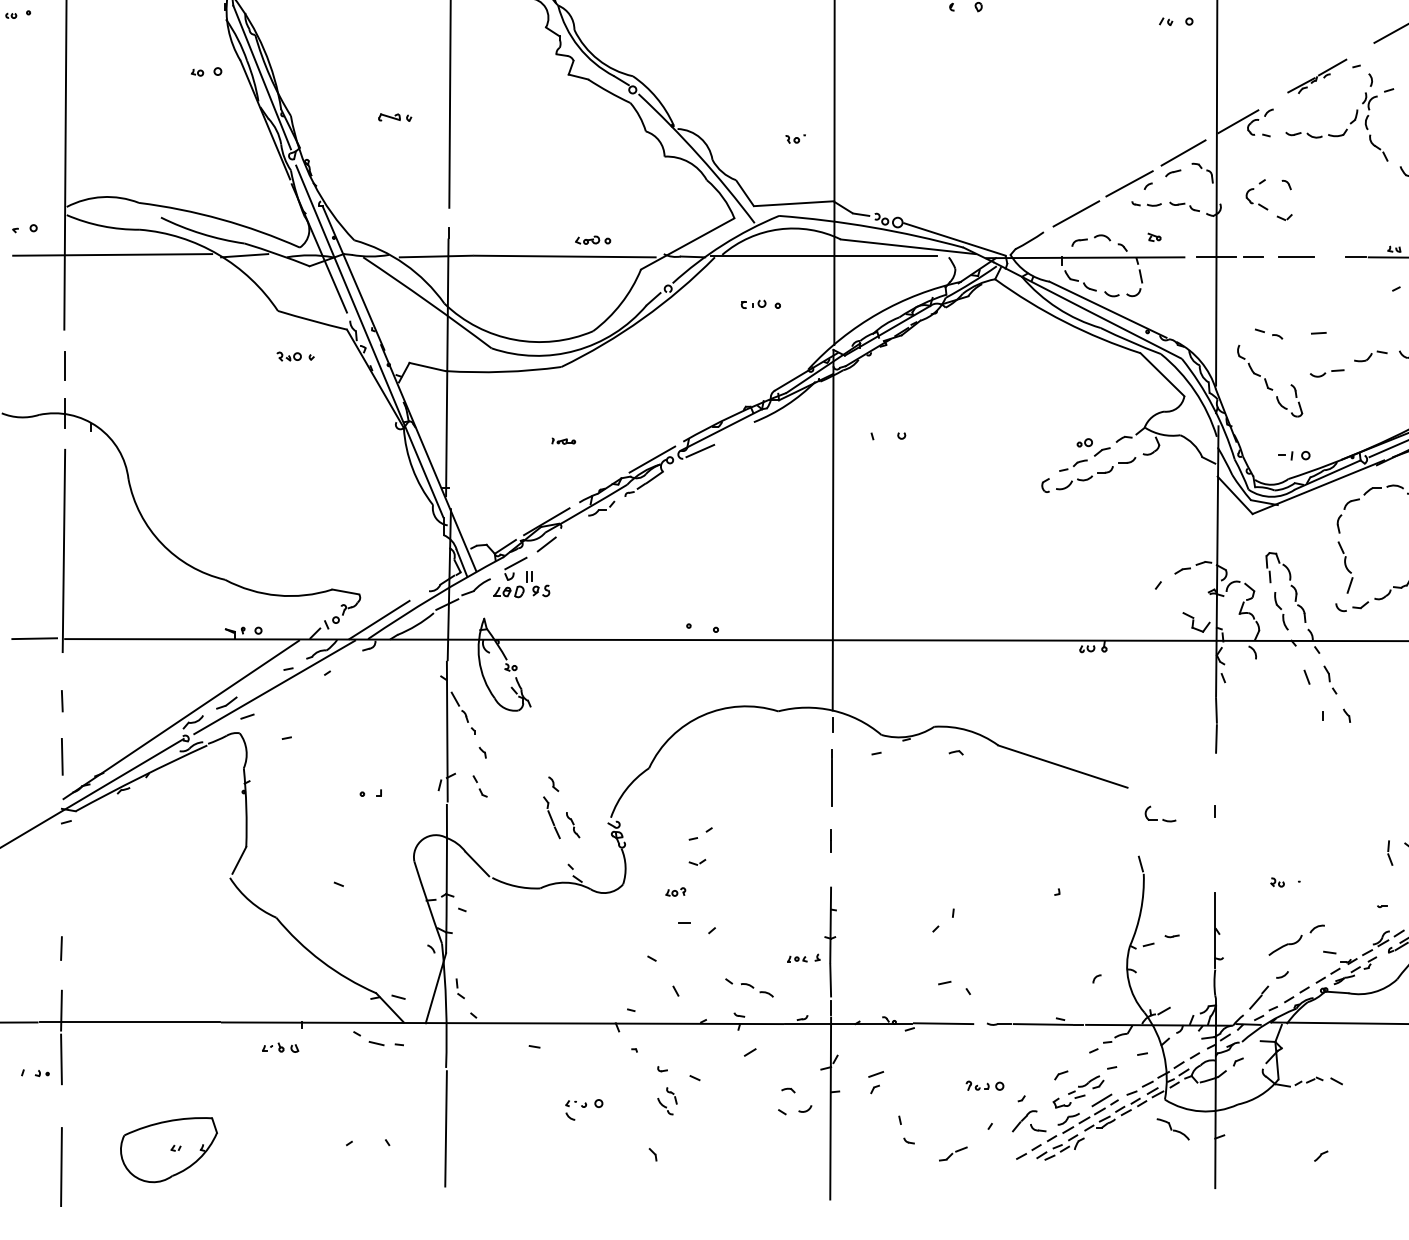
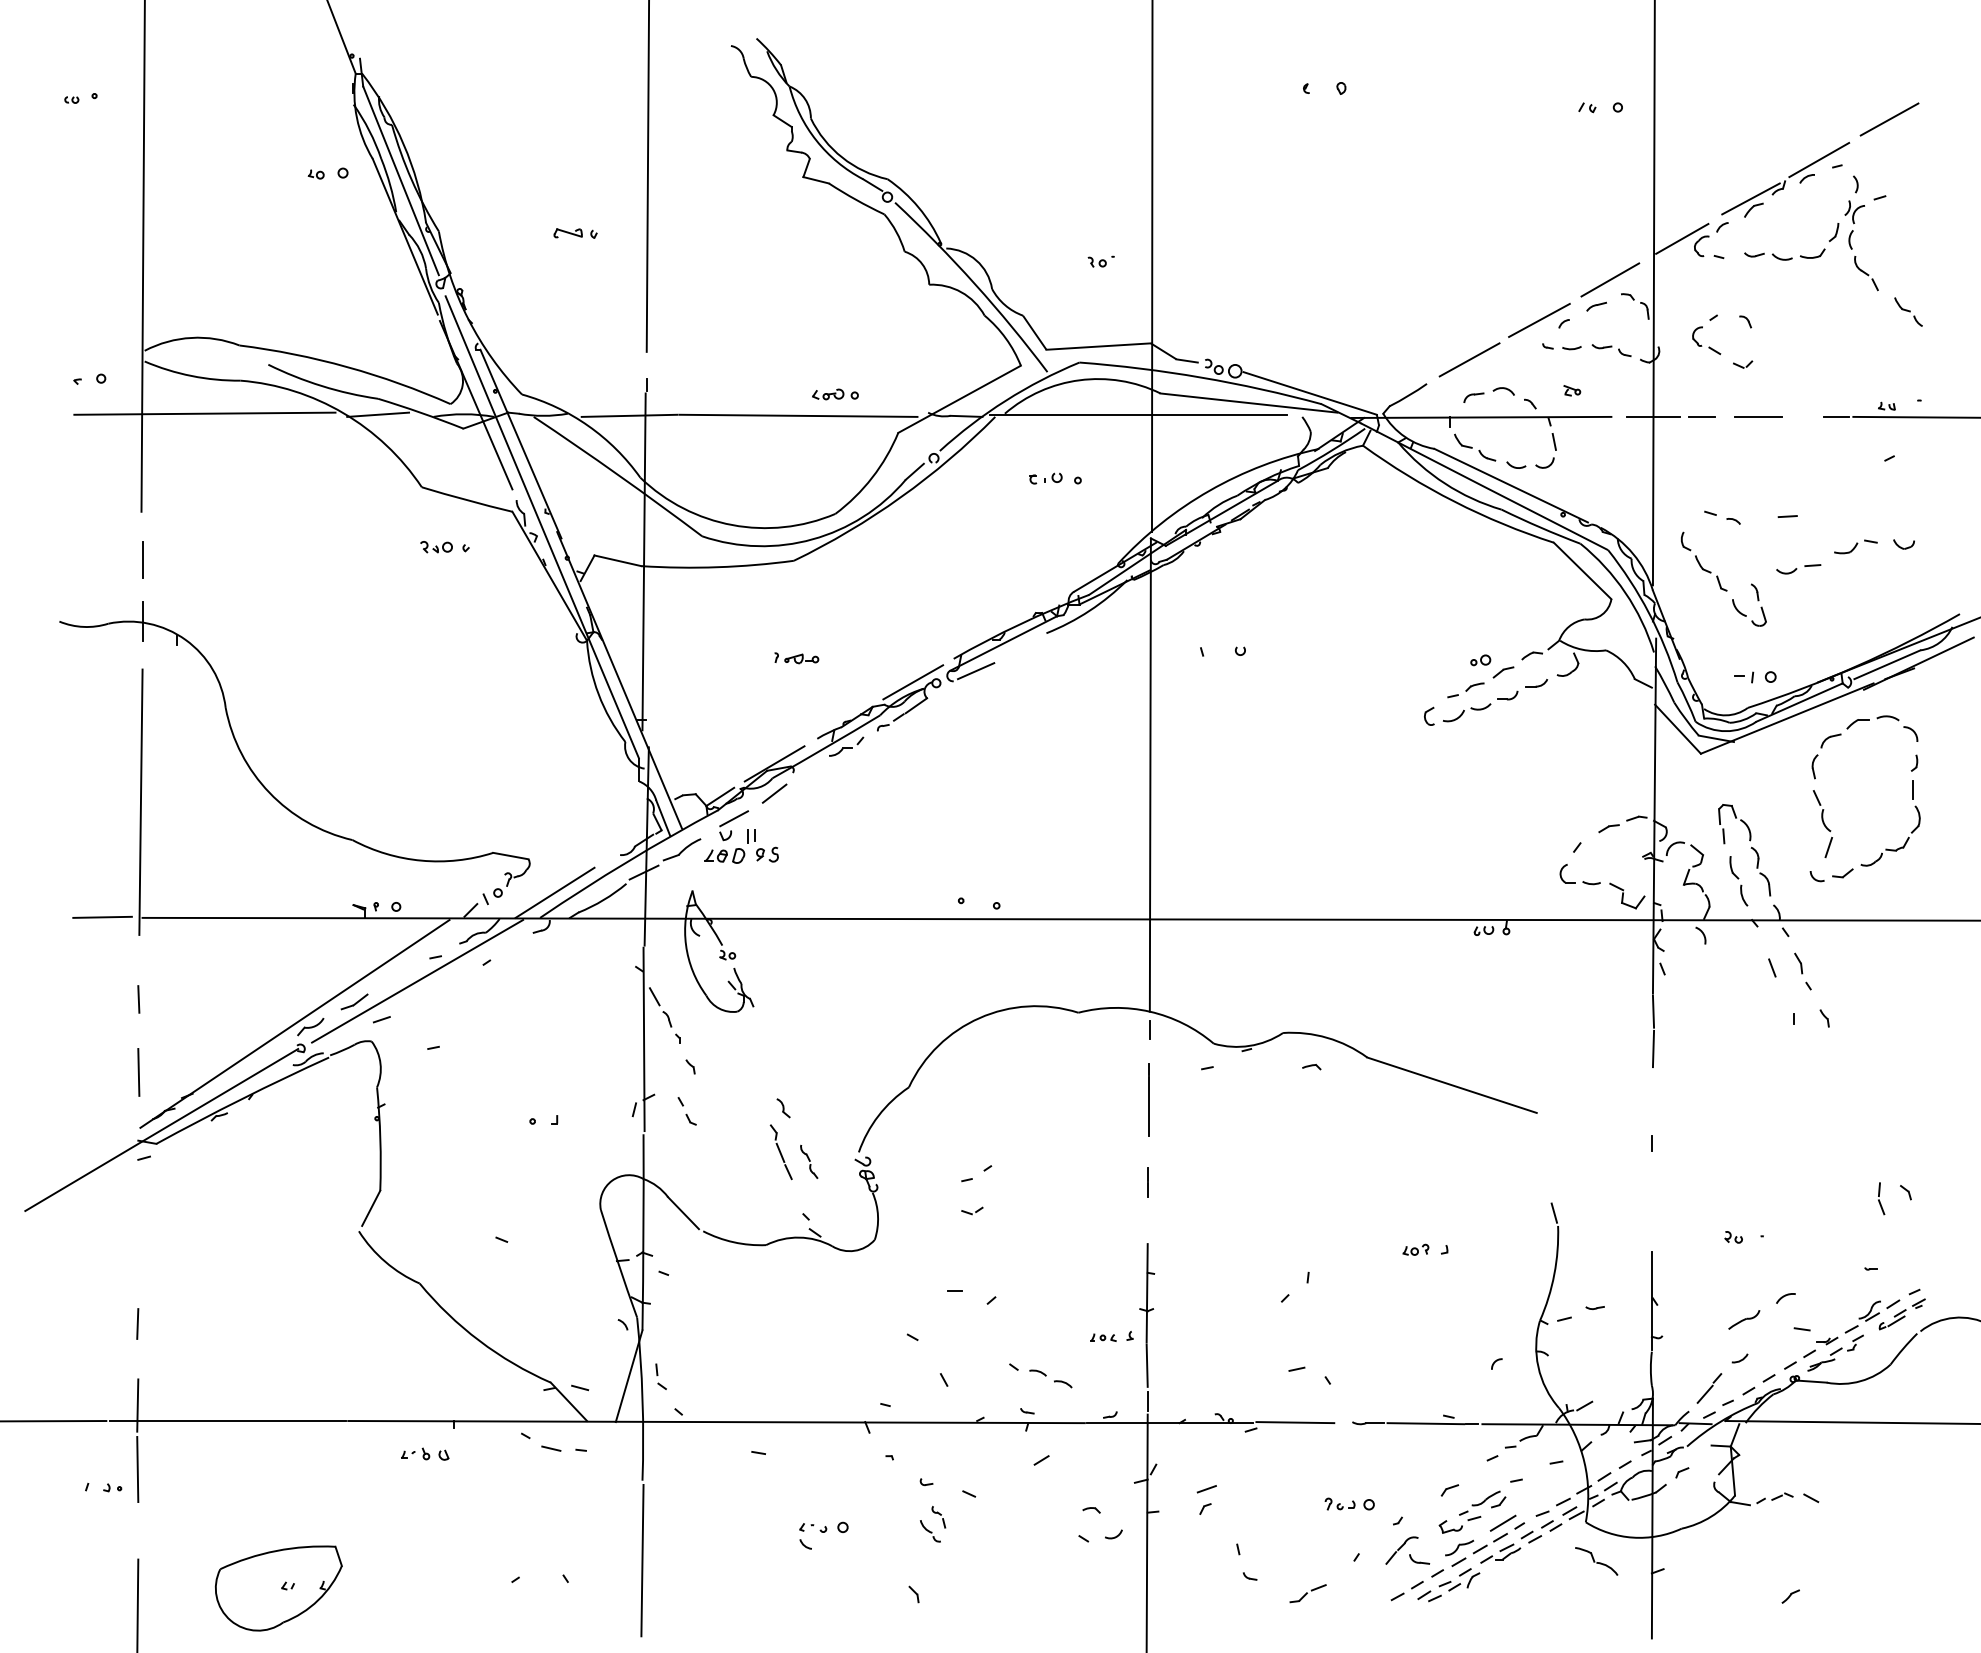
part: (1317, 76) -> (1785, 179), size x1.67
part: (563, 441) -> (796, 658), size x1.43
part: (1162, 819) -> (1582, 881), moved
part: (675, 891) -> (1415, 1249), moved
part: (1285, 945) -> (1744, 1319), size x0.71

